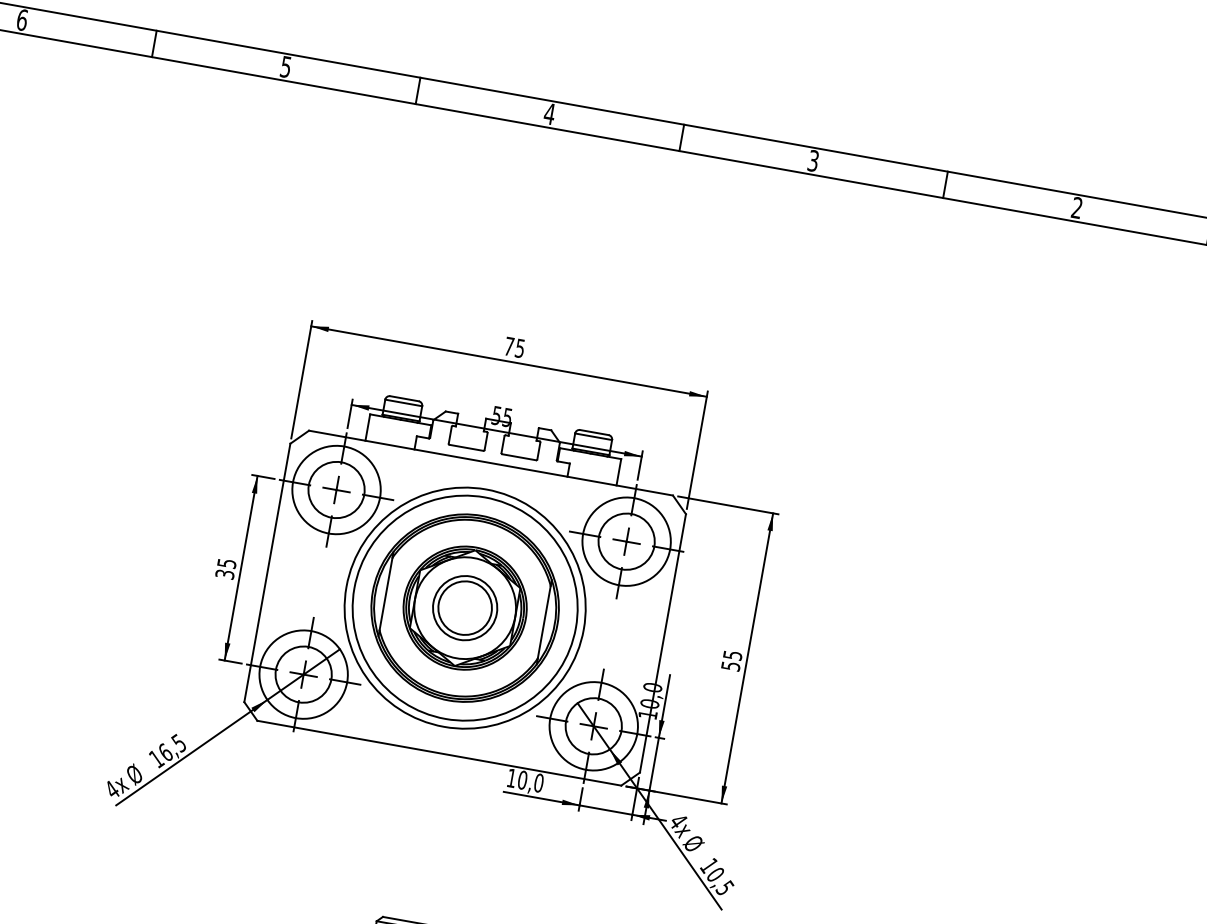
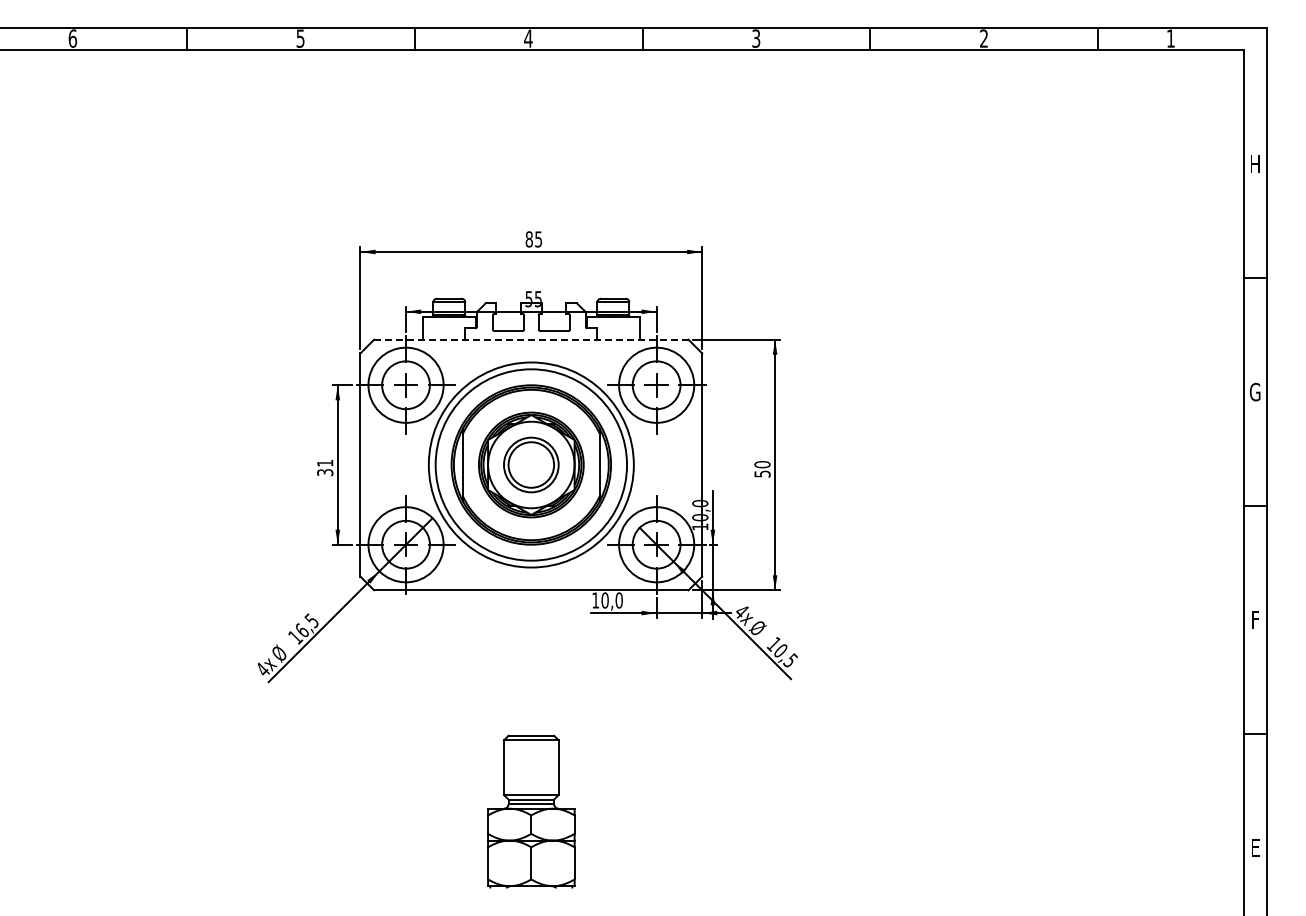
text: (508, 346) -> (528, 239), 75 -> 85
line: (490, 462) -> (530, 339), solid -> dashed
text: (227, 562) -> (325, 462), 35 -> 31
text: (732, 655) -> (762, 464), 55 -> 50

